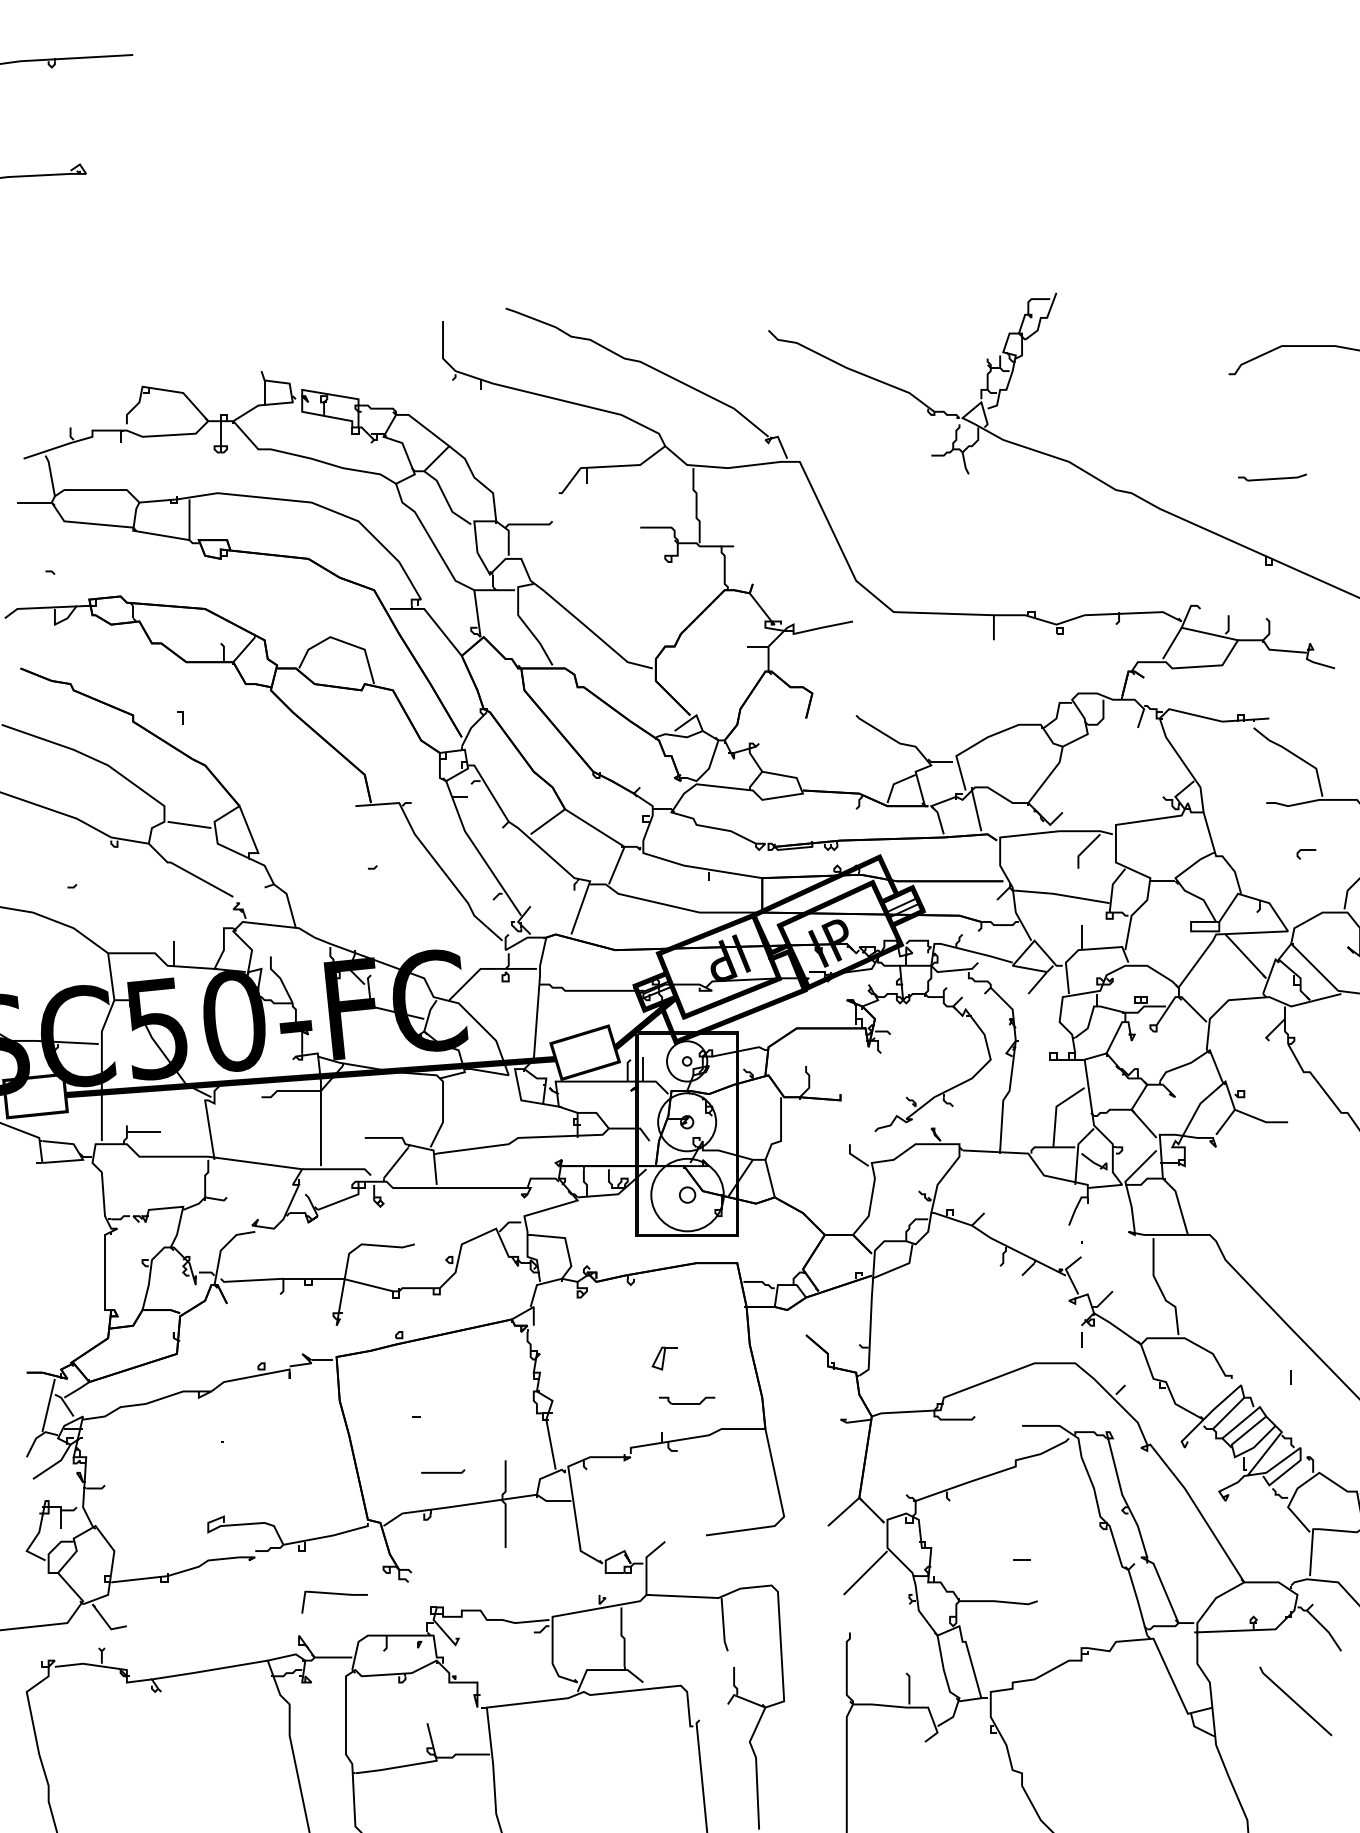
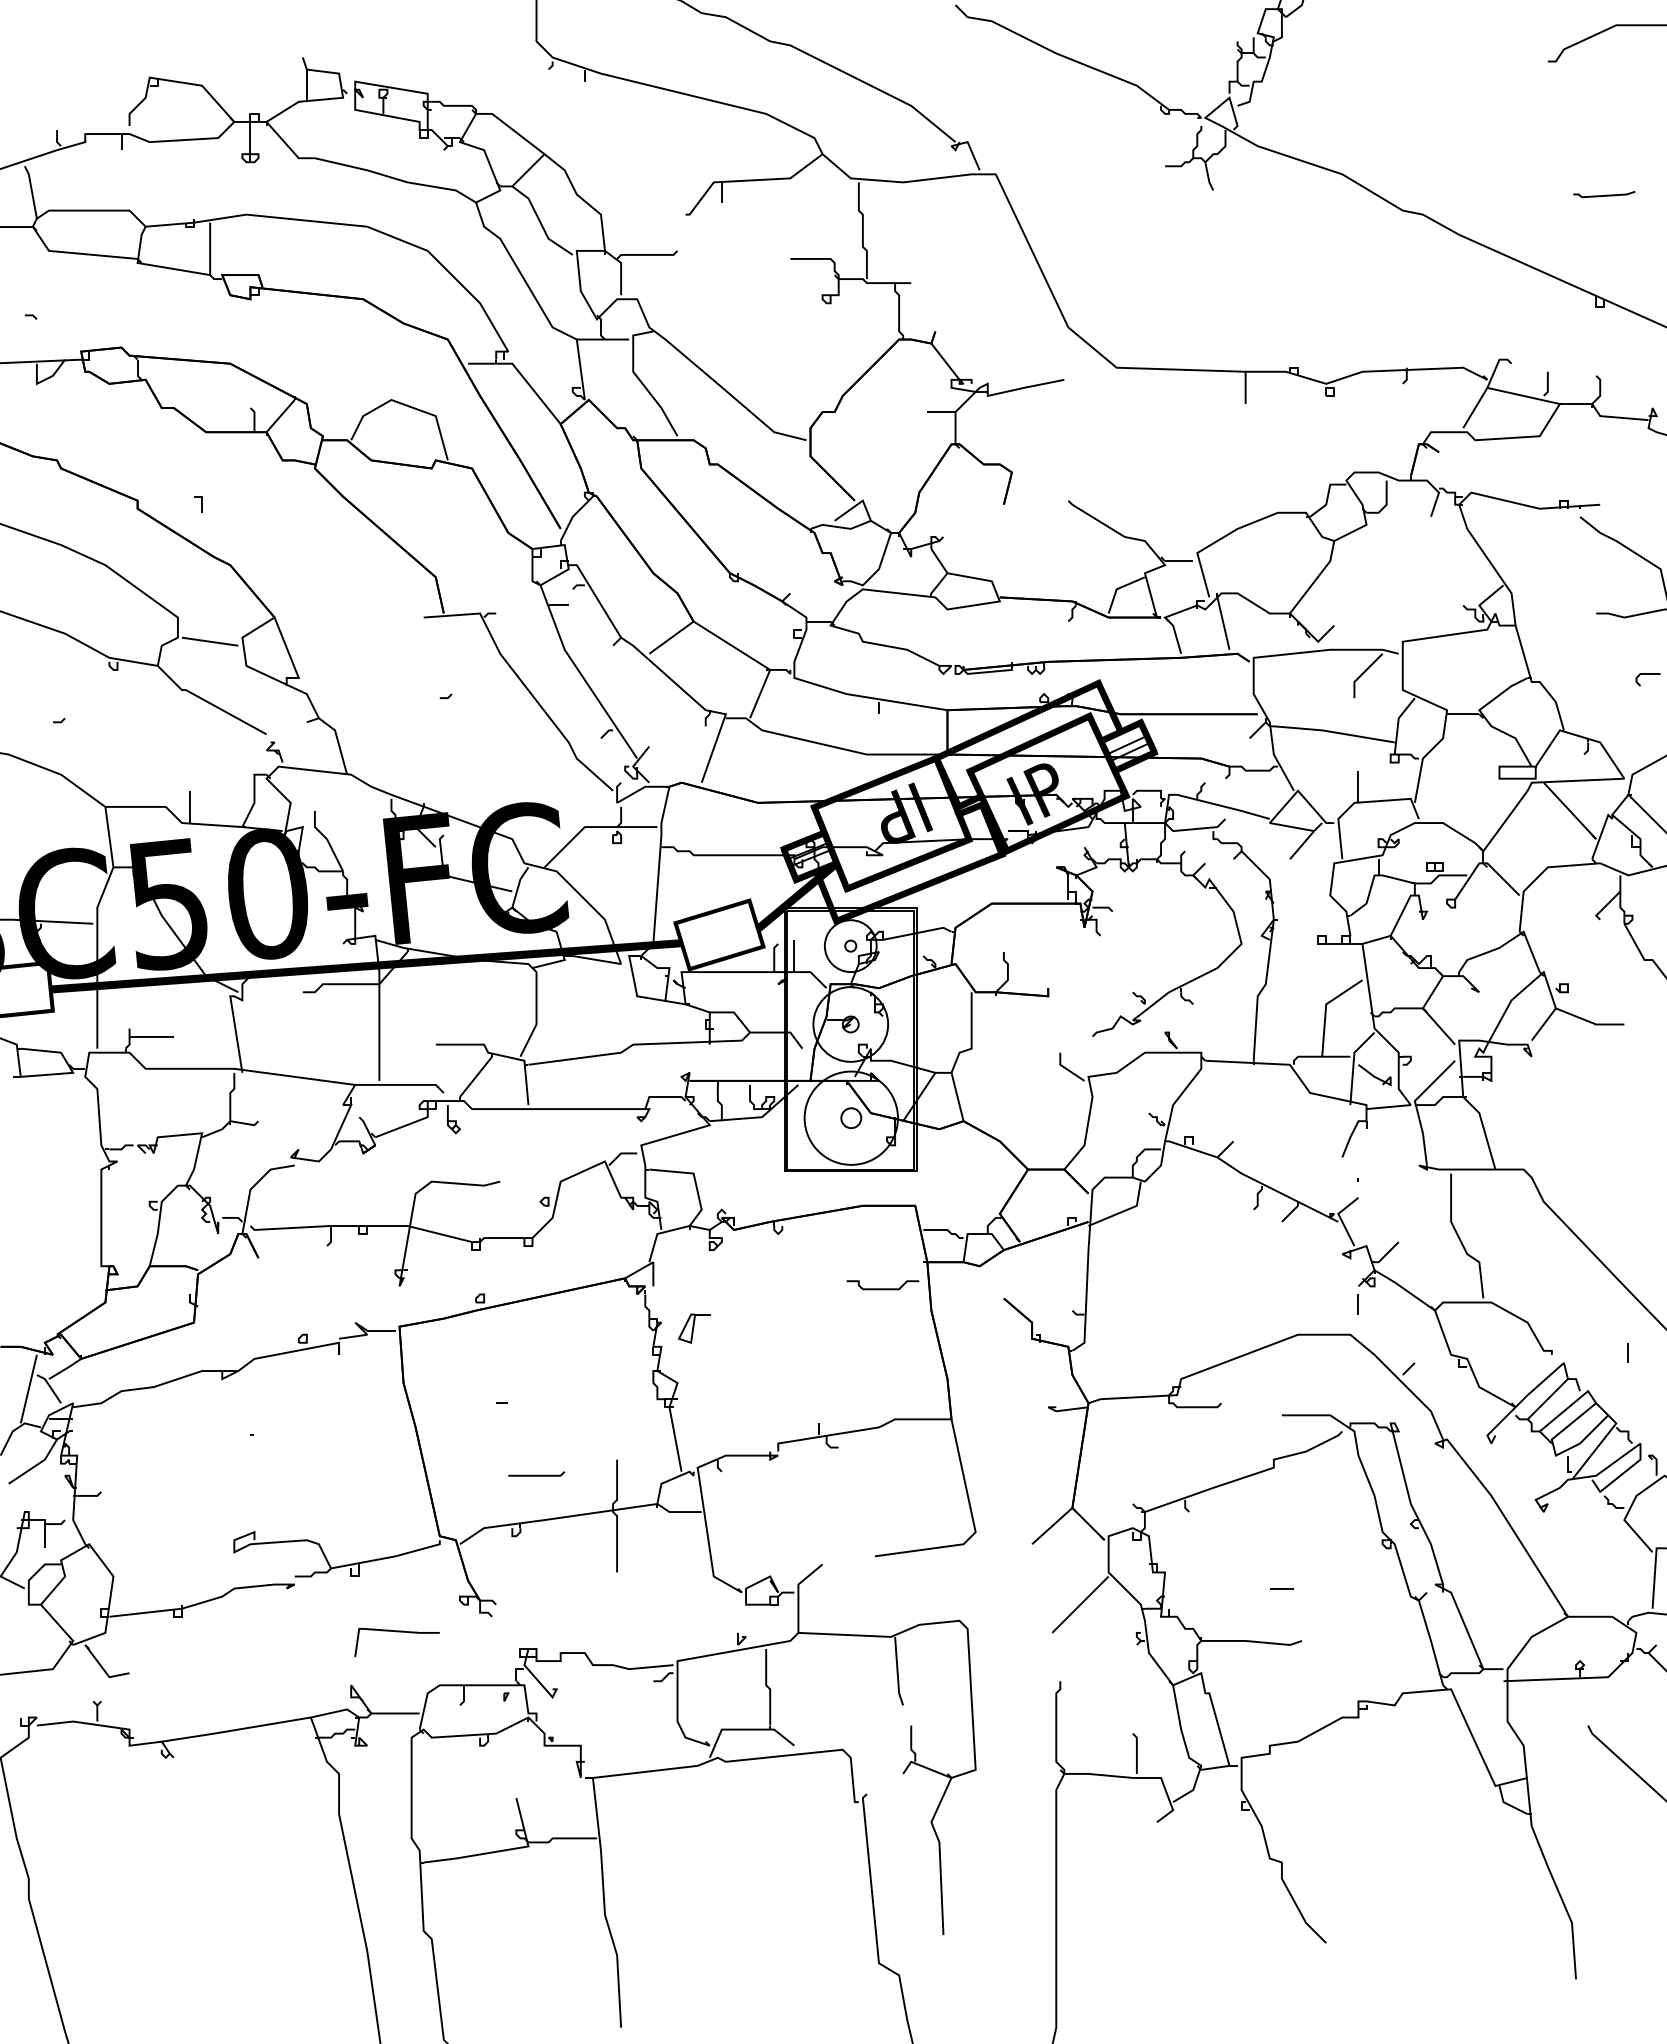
part: (1272, 477) -> (1604, 194), size x0.7
part: (664, 1358) -> (694, 1328), moved
part: (687, 1400) -> (883, 1284), moved

